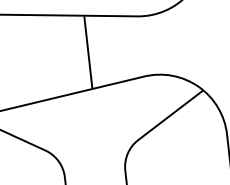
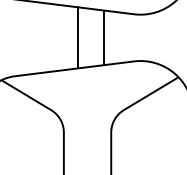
line: (87, 51) -> (103, 37), moved
line: (68, 54) -> (77, 37), added

